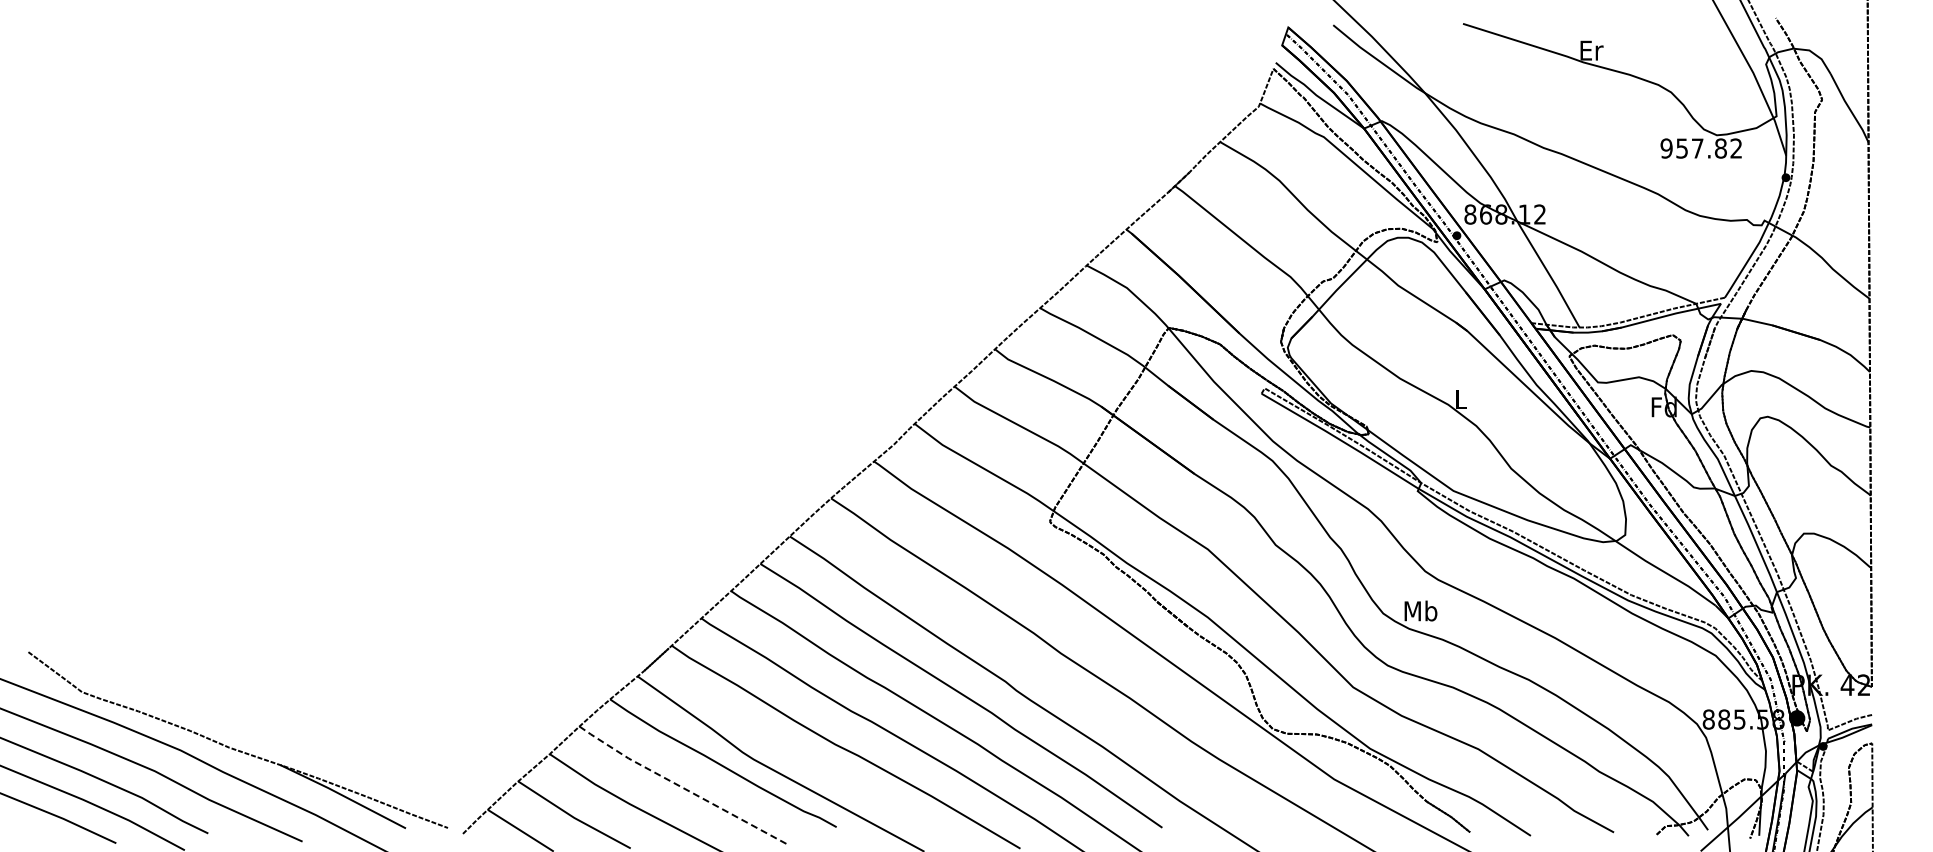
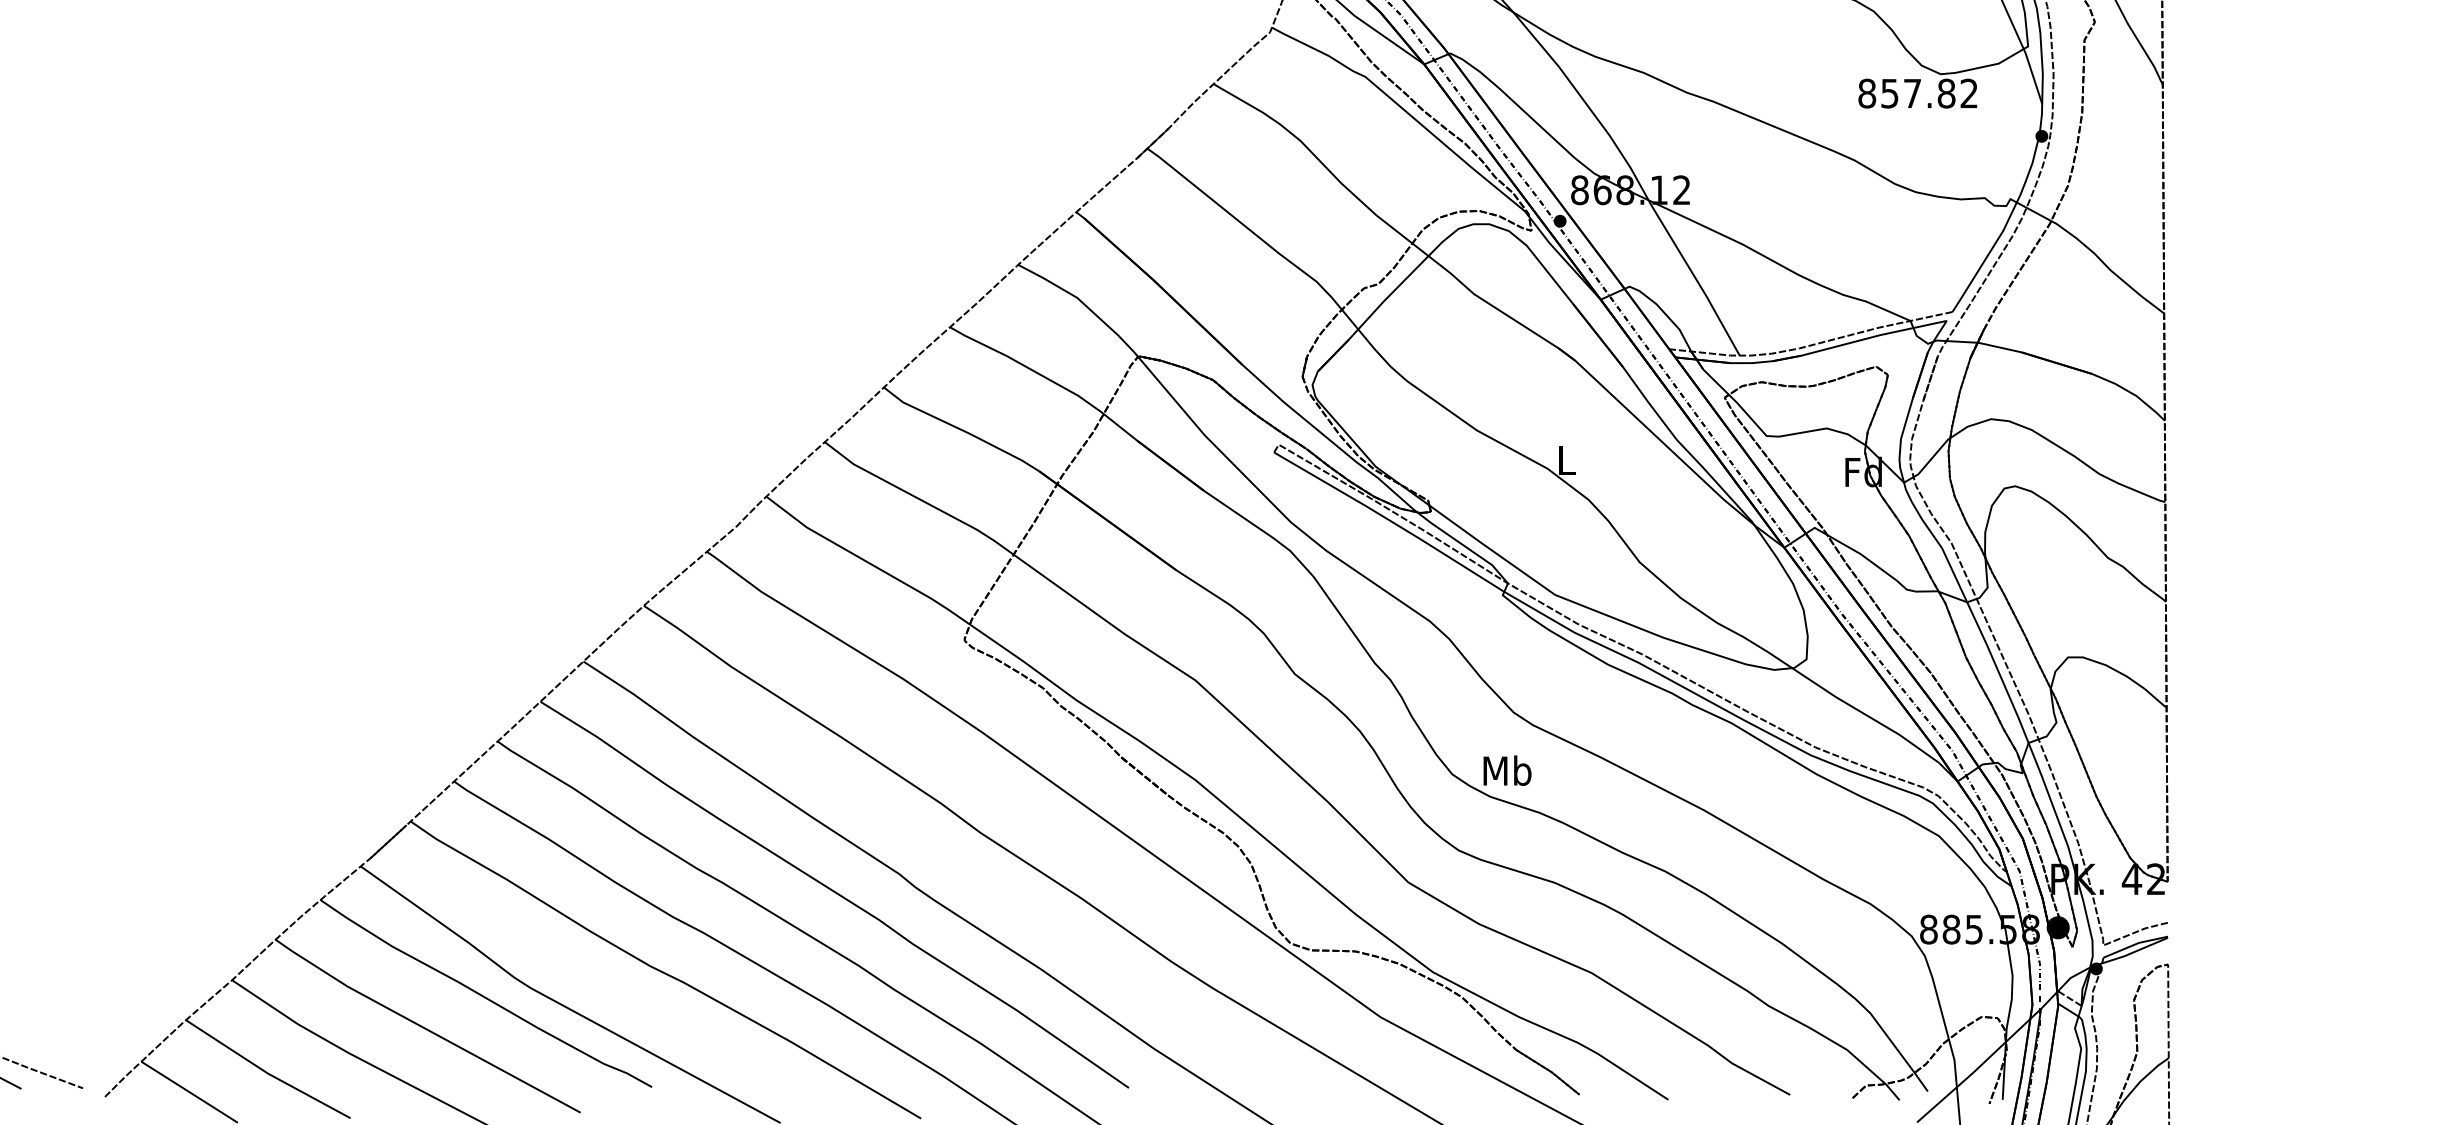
text: (1666, 148) -> (1866, 93), 957.82 -> 857.82
line: (681, 787) -> (424, 1029), dashed -> solid

